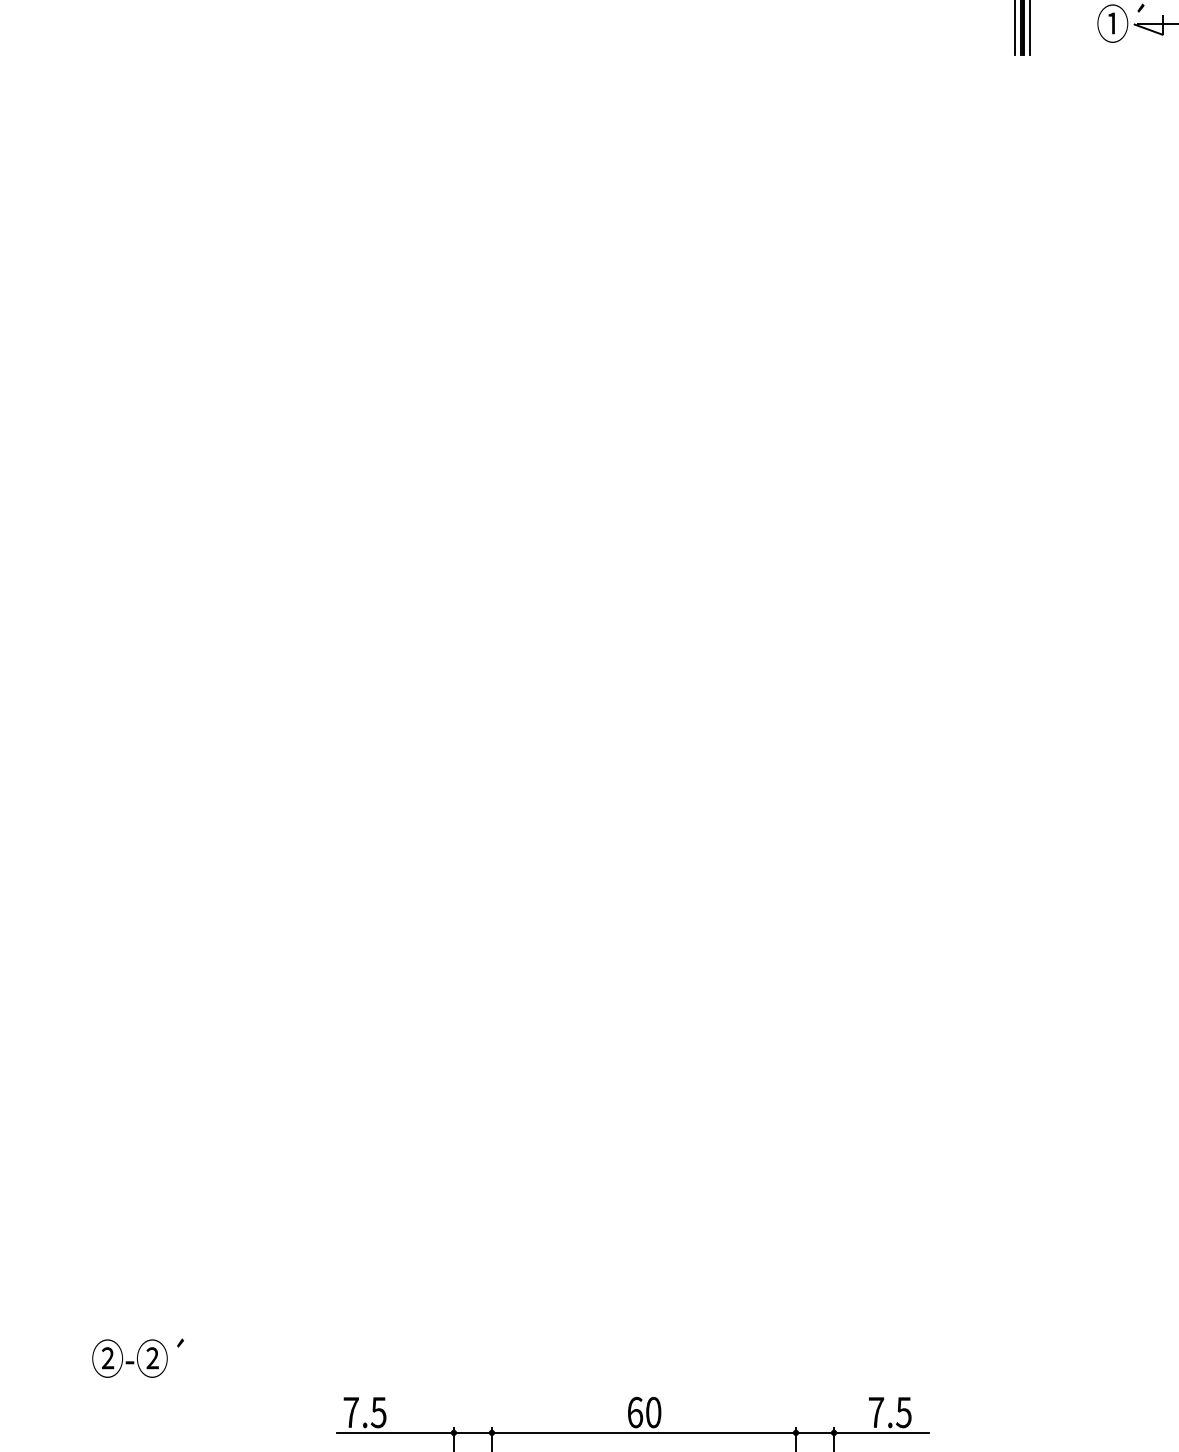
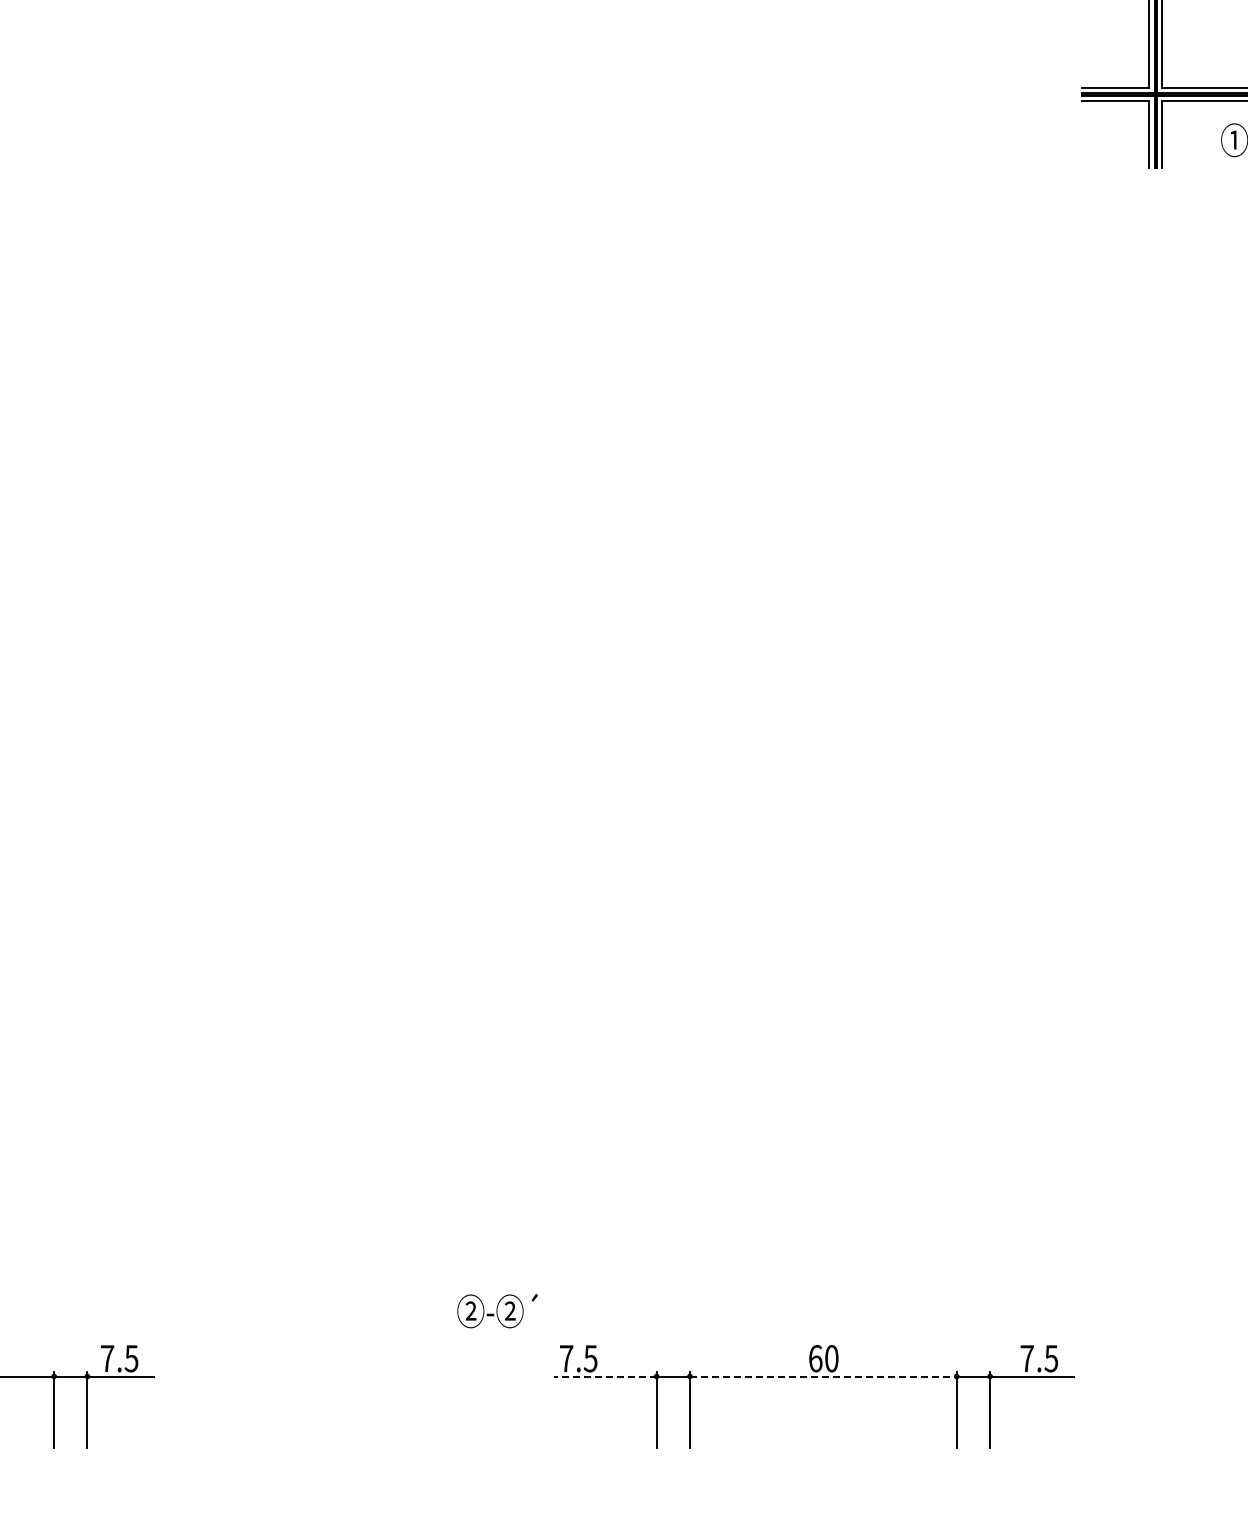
text: (138, 1357) -> (497, 1310), moved
line: (394, 1432) -> (604, 1376), solid -> dashed
line: (644, 1432) -> (823, 1376), solid -> dashed

